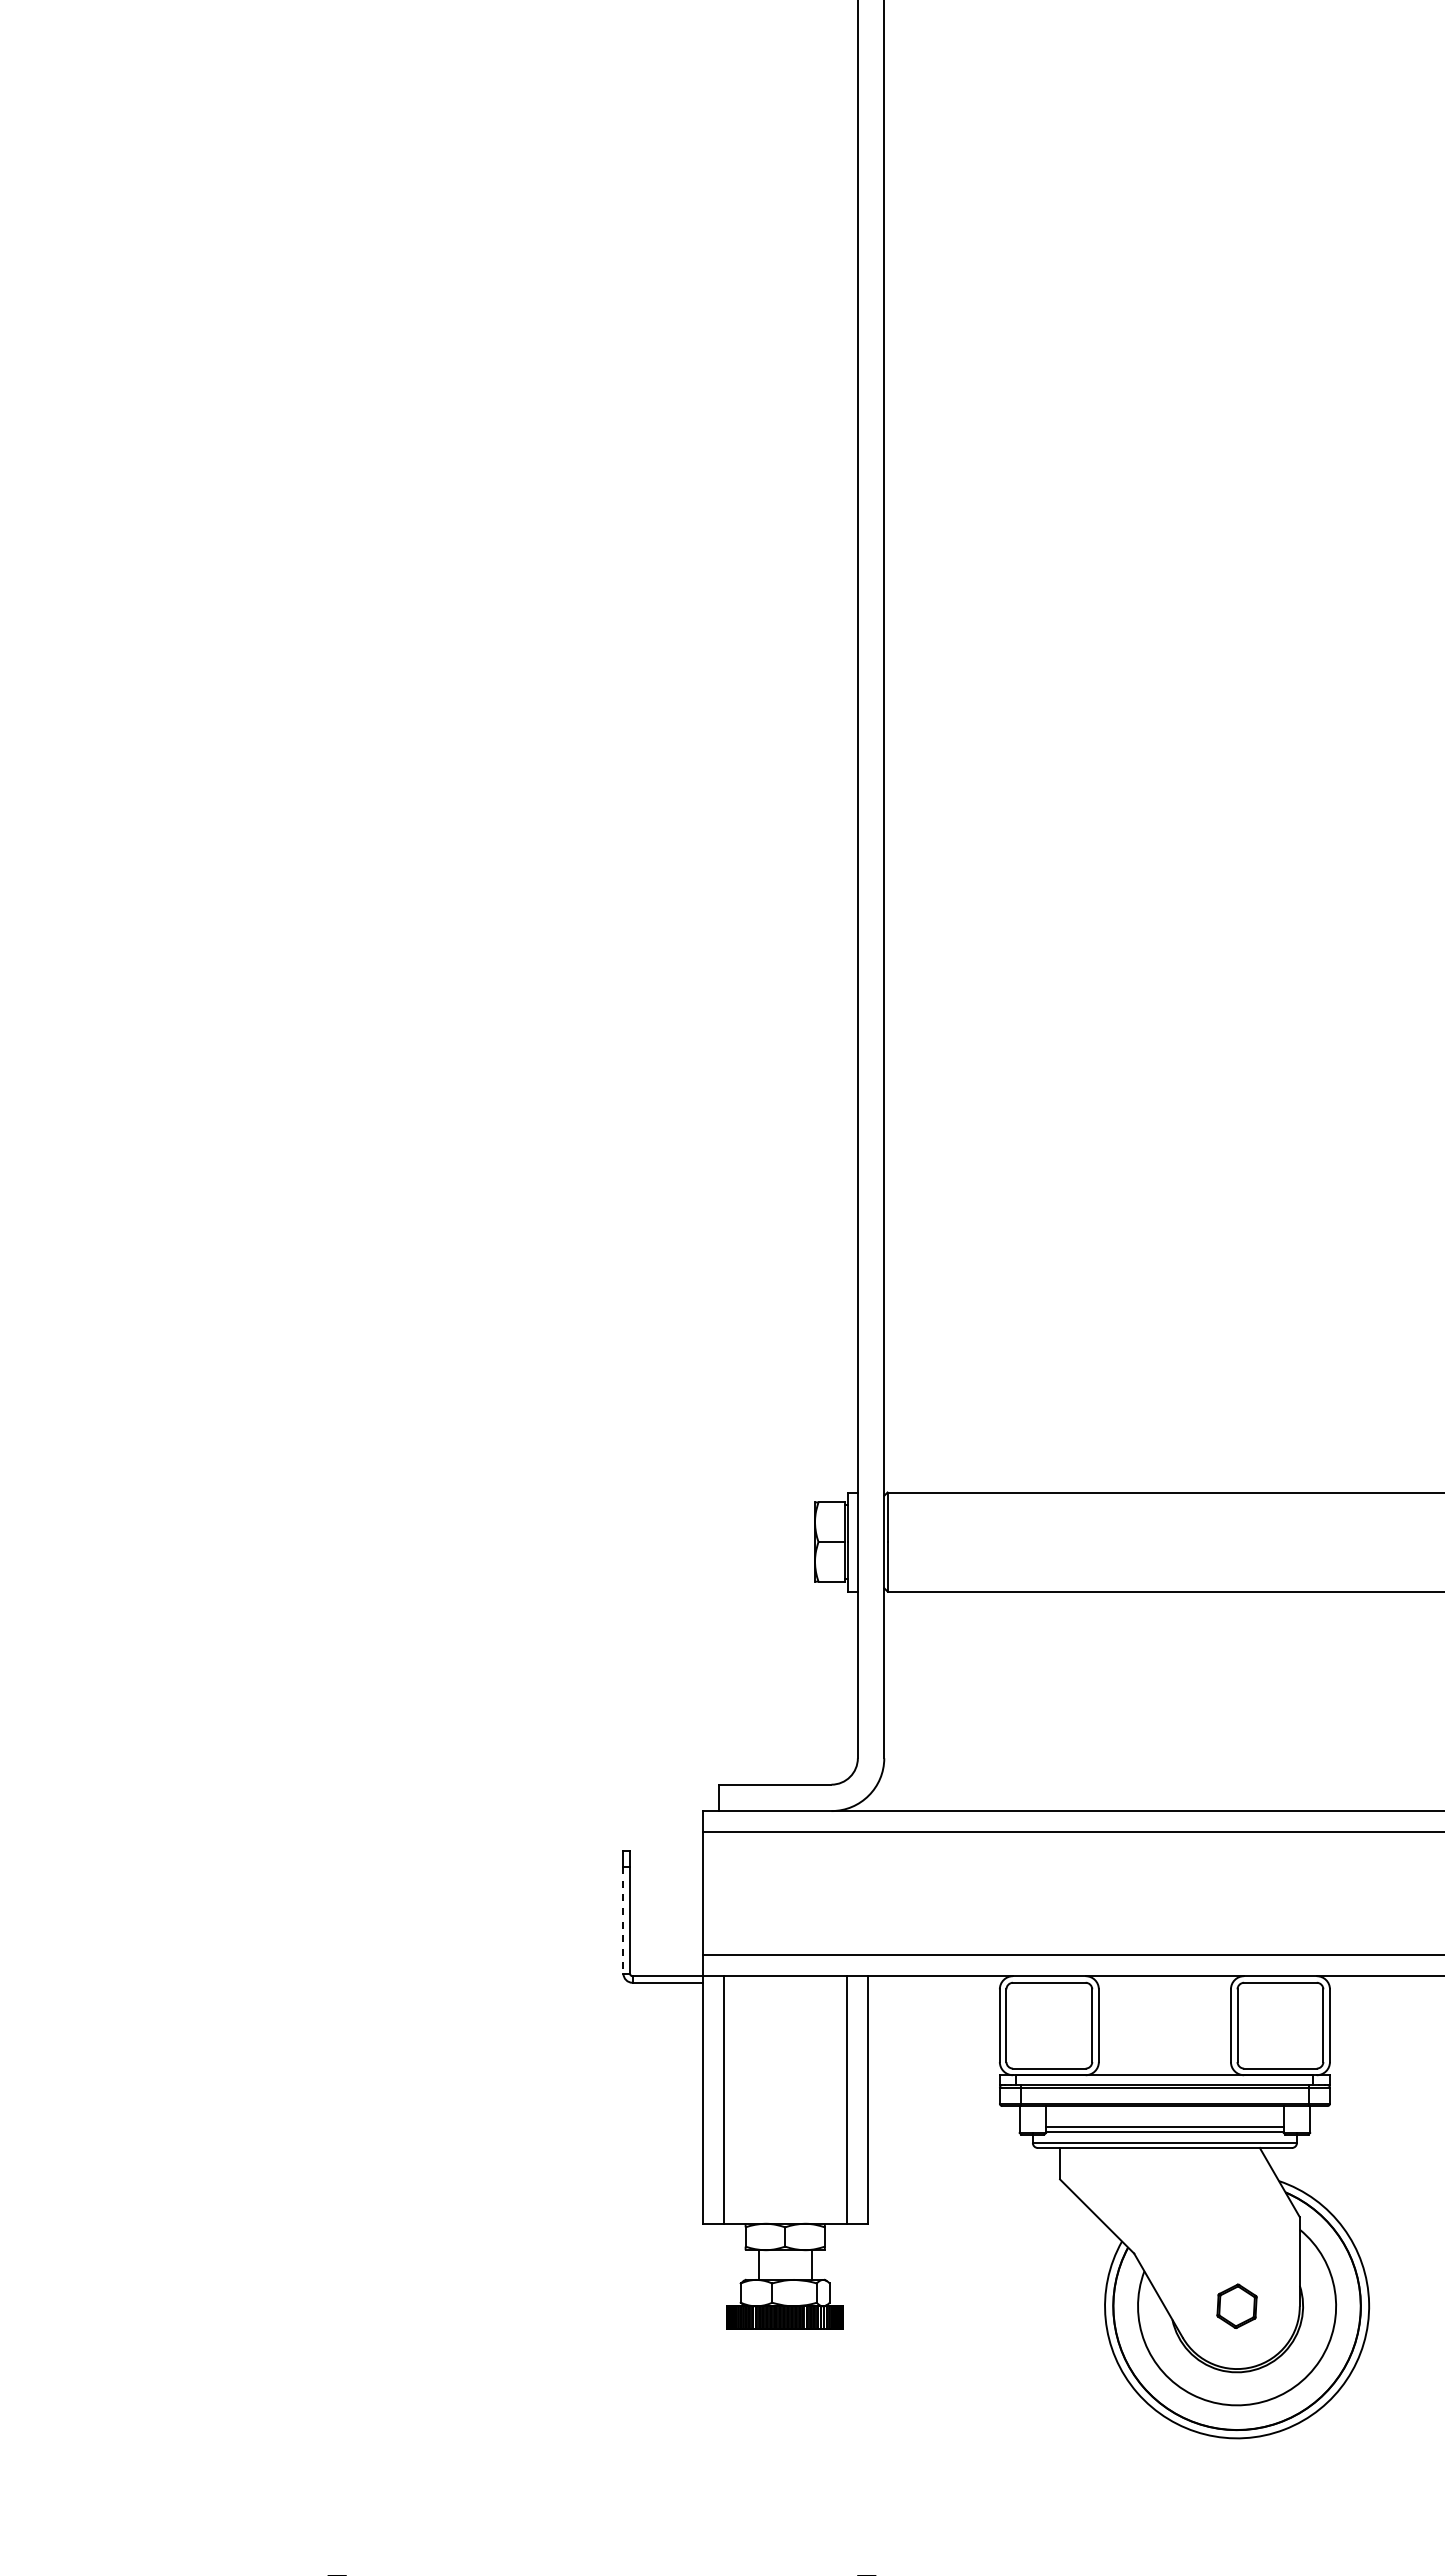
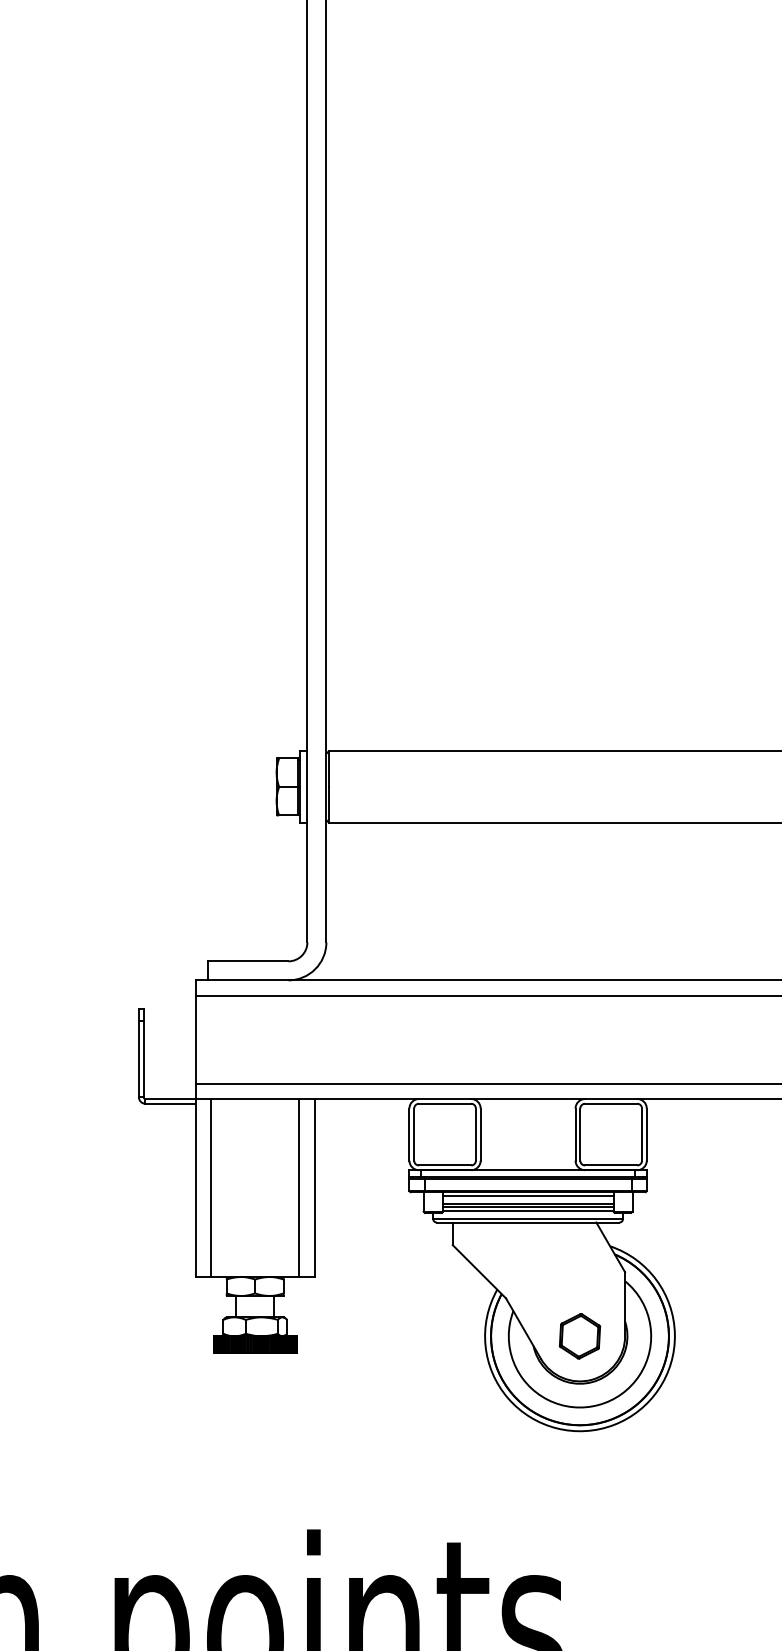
line: (623, 1920) -> (138, 1058), dashed -> solid
line: (1164, 2111) -> (527, 1196), added
line: (1164, 2122) -> (527, 1204), added
part: (1236, 2306) -> (579, 1336), size x1.43

